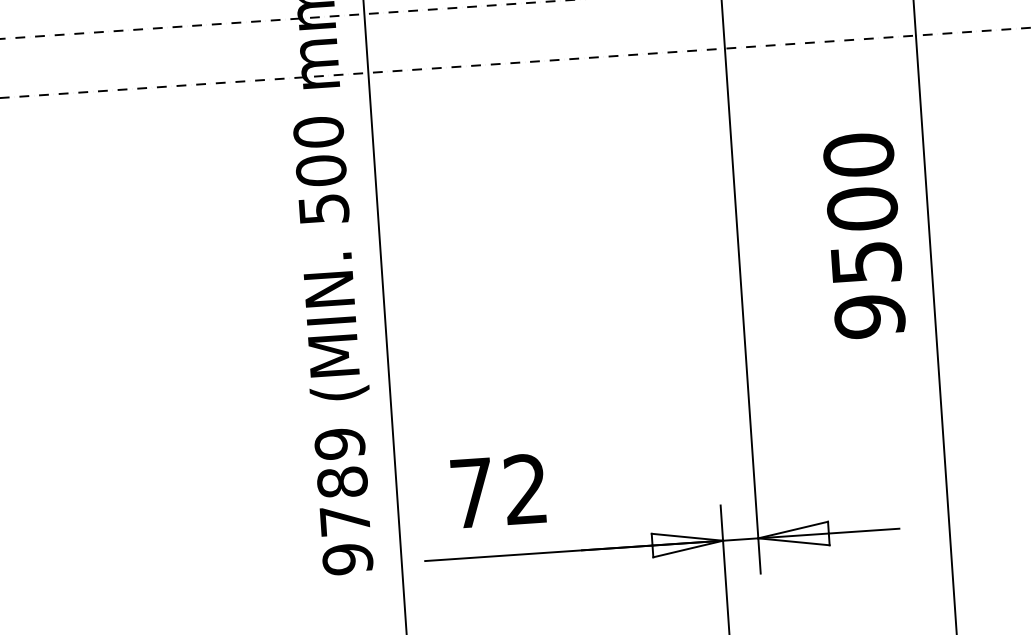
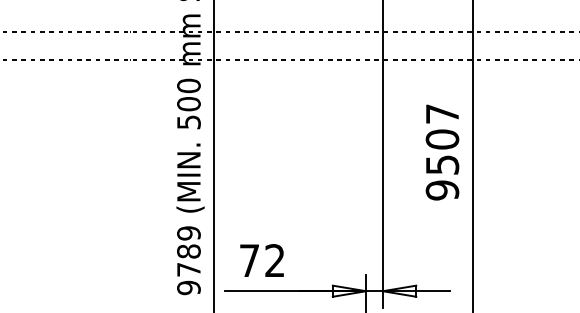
text: (858, 156) -> (442, 114), 9500 -> 9507

